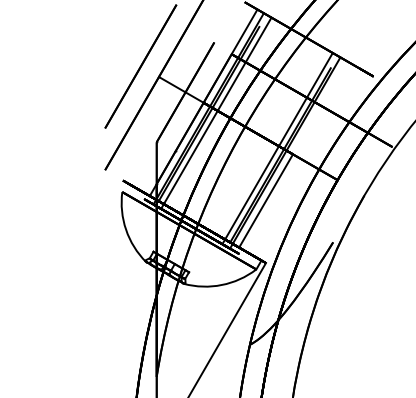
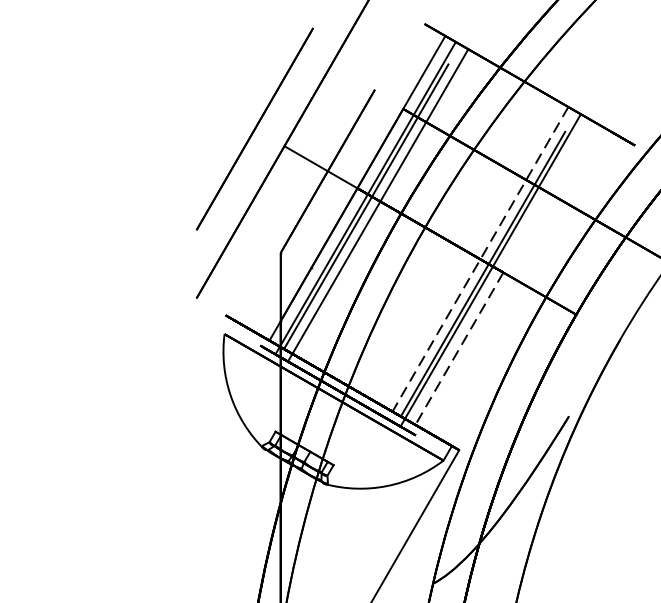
line: (277, 149) -> (478, 264), solid -> dashed
line: (266, 201) -> (460, 349), solid -> dashed

